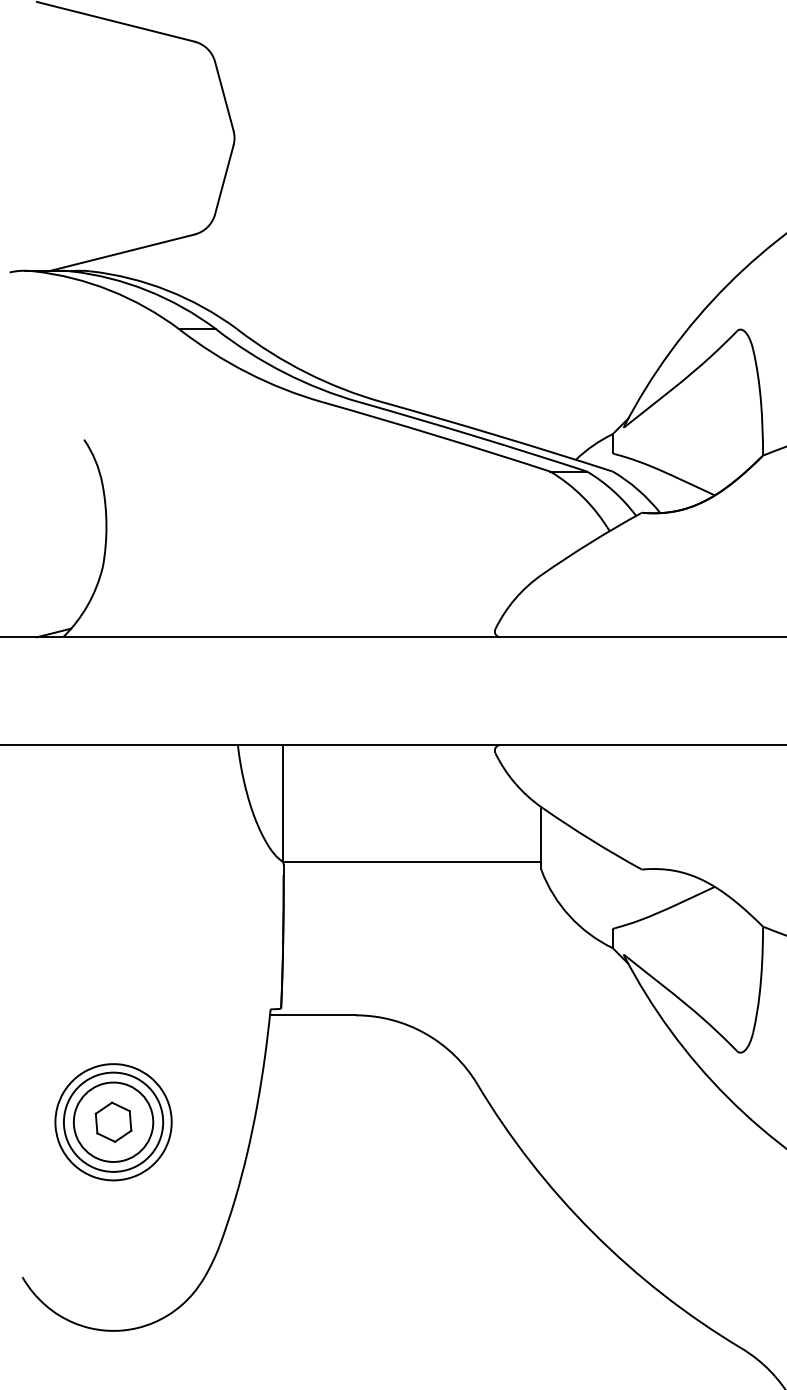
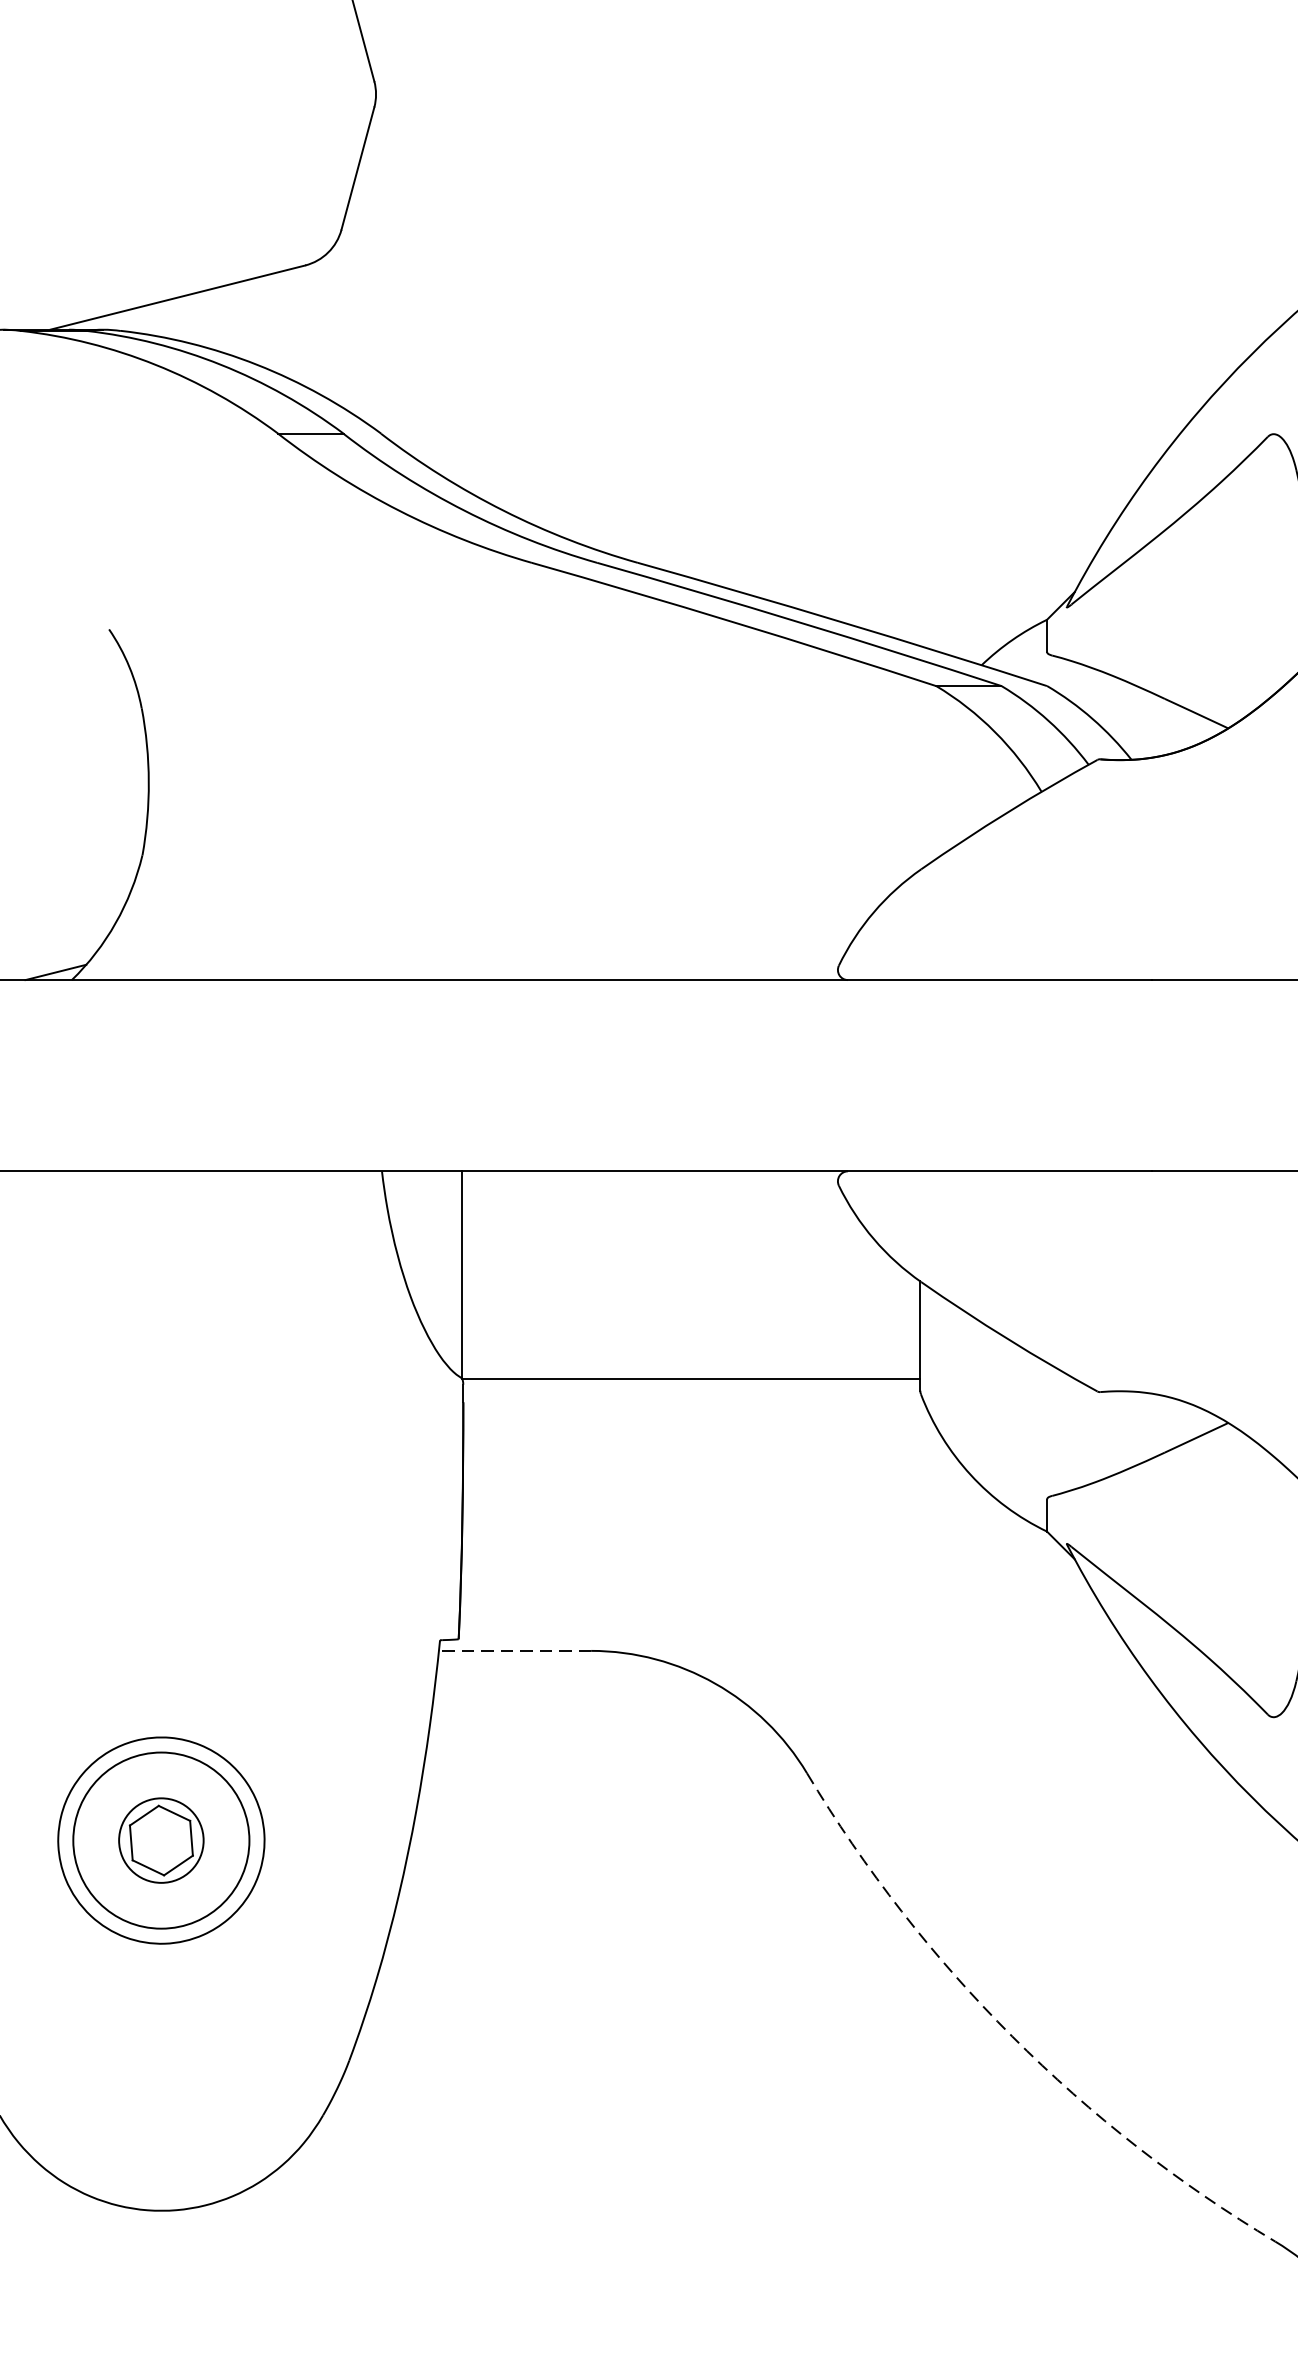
line: (312, 1015) -> (514, 1651), solid -> dashed
circle: (113, 1121) -> (161, 1839), size x0.6
arc: (593, 1232) -> (1012, 2036), solid -> dashed

